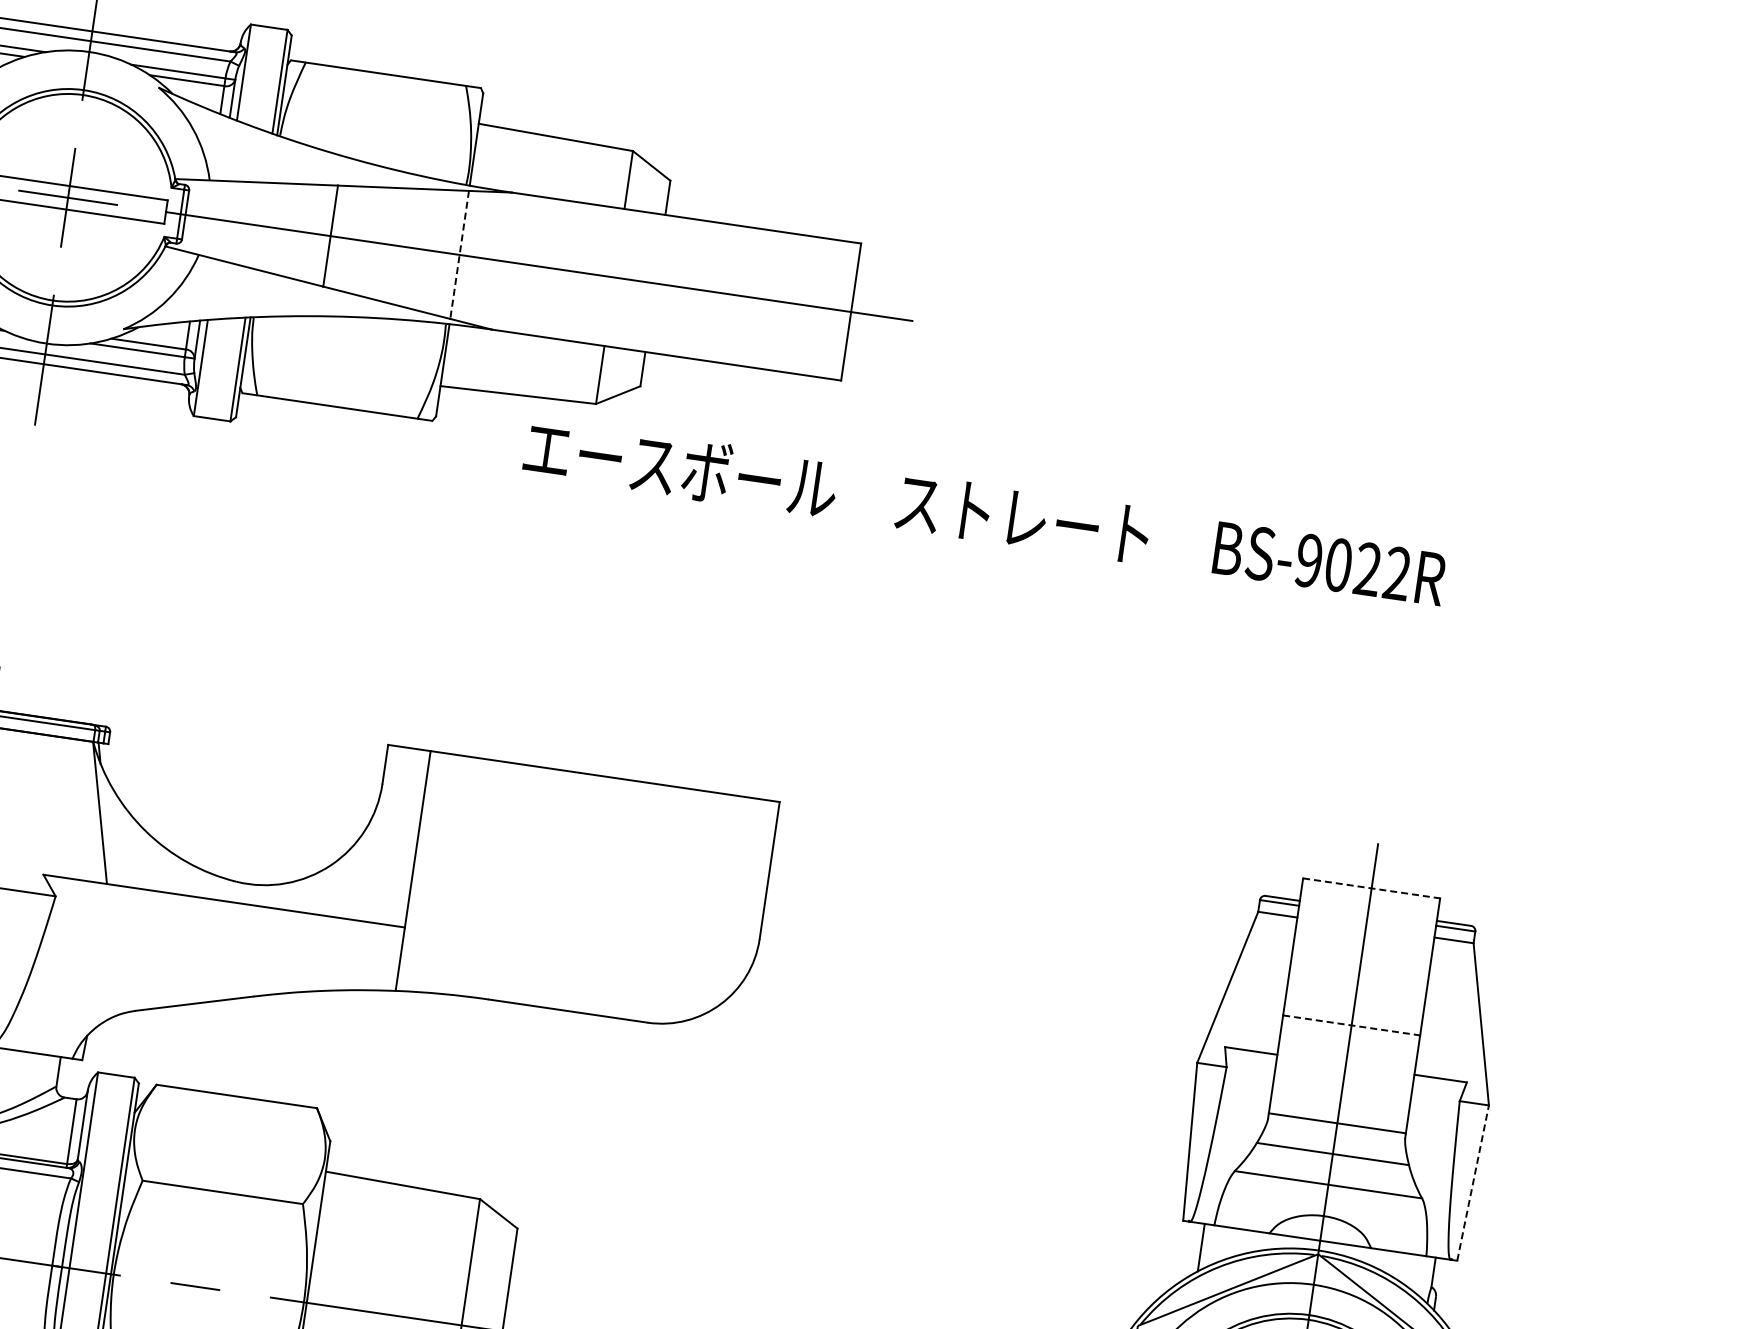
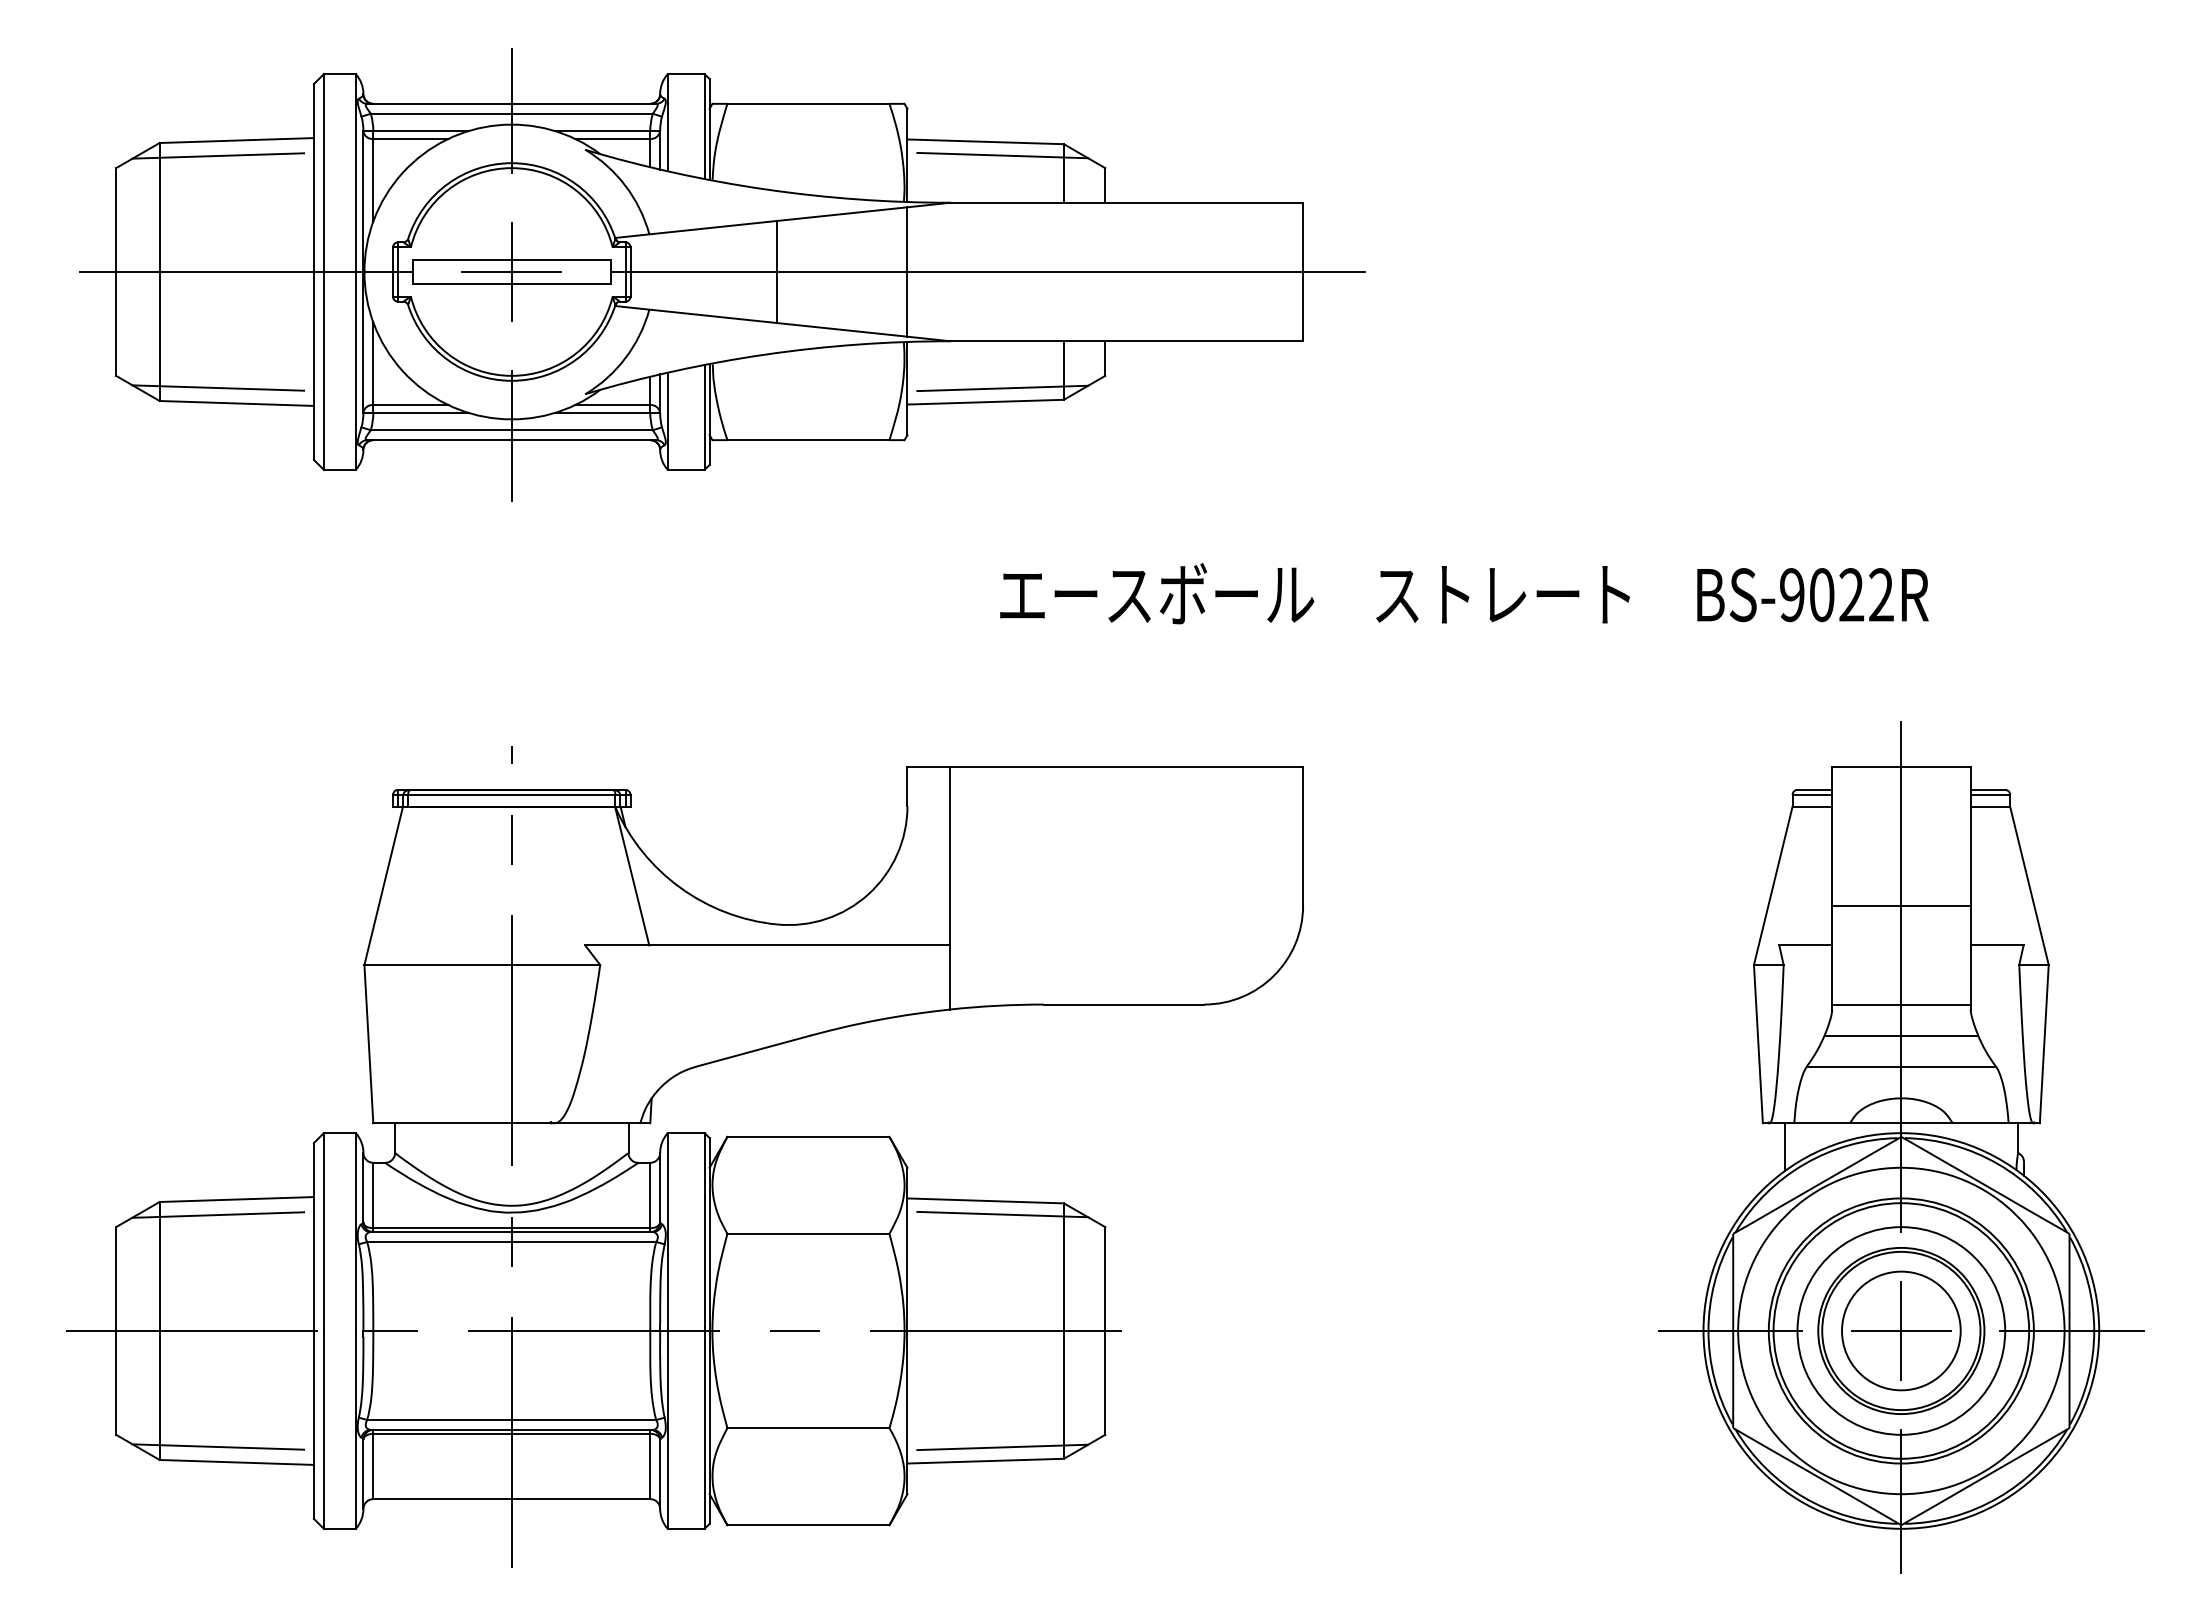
line: (570, 153) -> (1002, 155), added
line: (459, 255) -> (907, 272), dashed -> solid
line: (536, 383) -> (1002, 388), added
text: (985, 511) -> (1464, 593), moved
line: (1371, 888) -> (1901, 767), dashed -> solid
line: (1351, 1025) -> (1901, 905), dashed -> solid
line: (1473, 1182) -> (2044, 1043), dashed -> solid
line: (417, 1201) -> (1002, 1214), added

